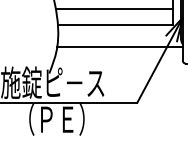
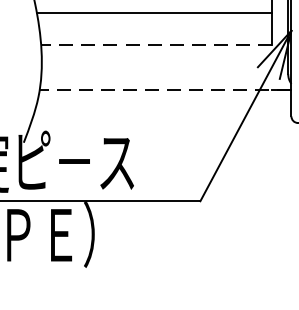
line: (115, 24) -> (156, 44), solid -> dashed
line: (119, 47) -> (164, 90), solid -> dashed

